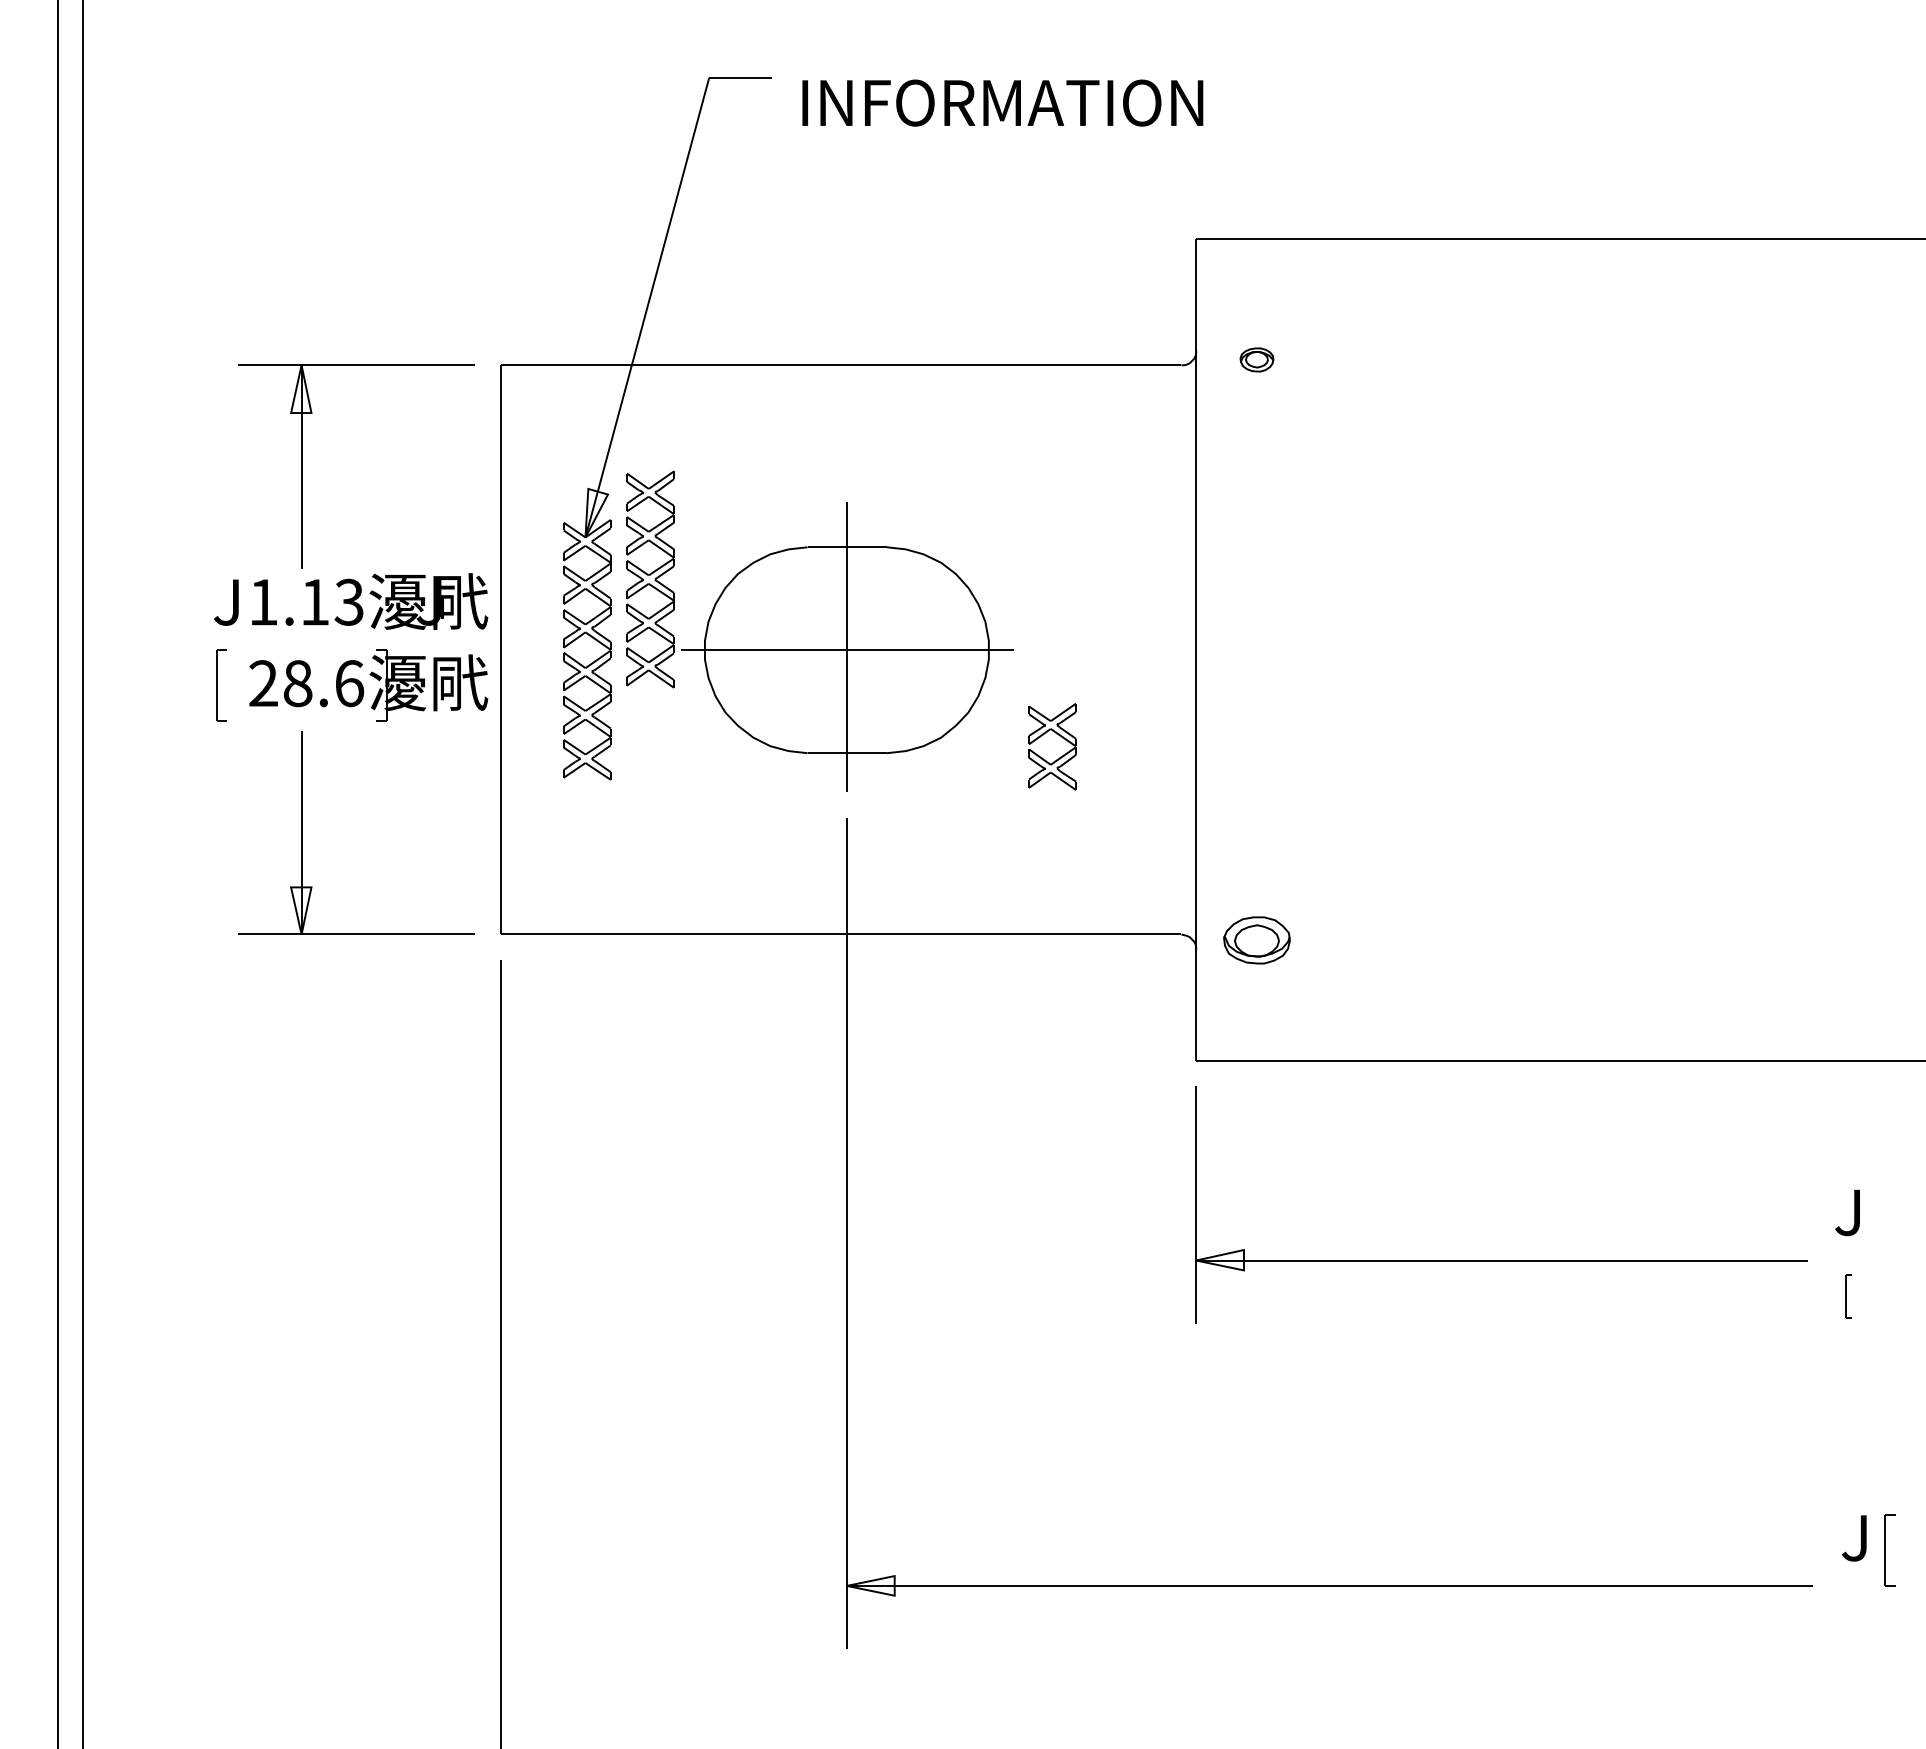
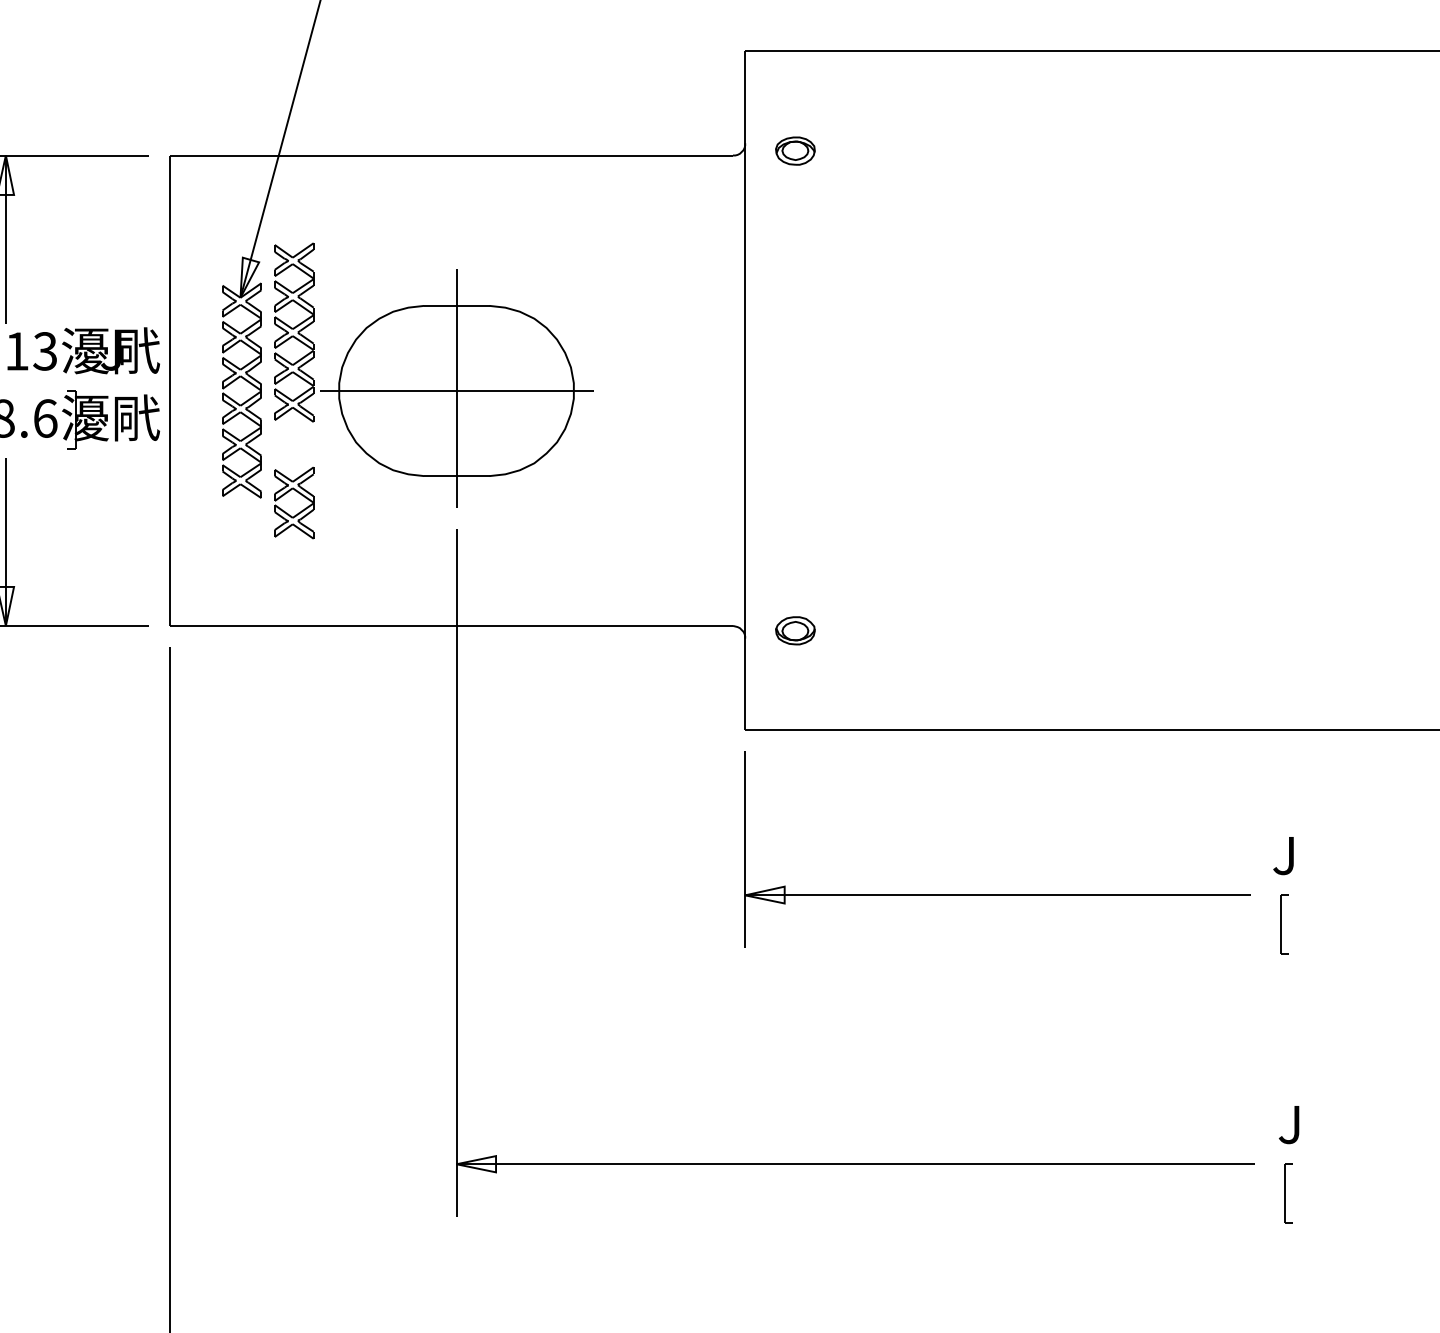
part: (1256, 359) -> (795, 150), size x1.43
part: (1059, 736) -> (300, 494), moved
part: (1256, 940) -> (795, 630), size x0.71
part: (1848, 1296) -> (1284, 925), size x1.67
part: (1889, 1550) -> (1288, 1193), moved

